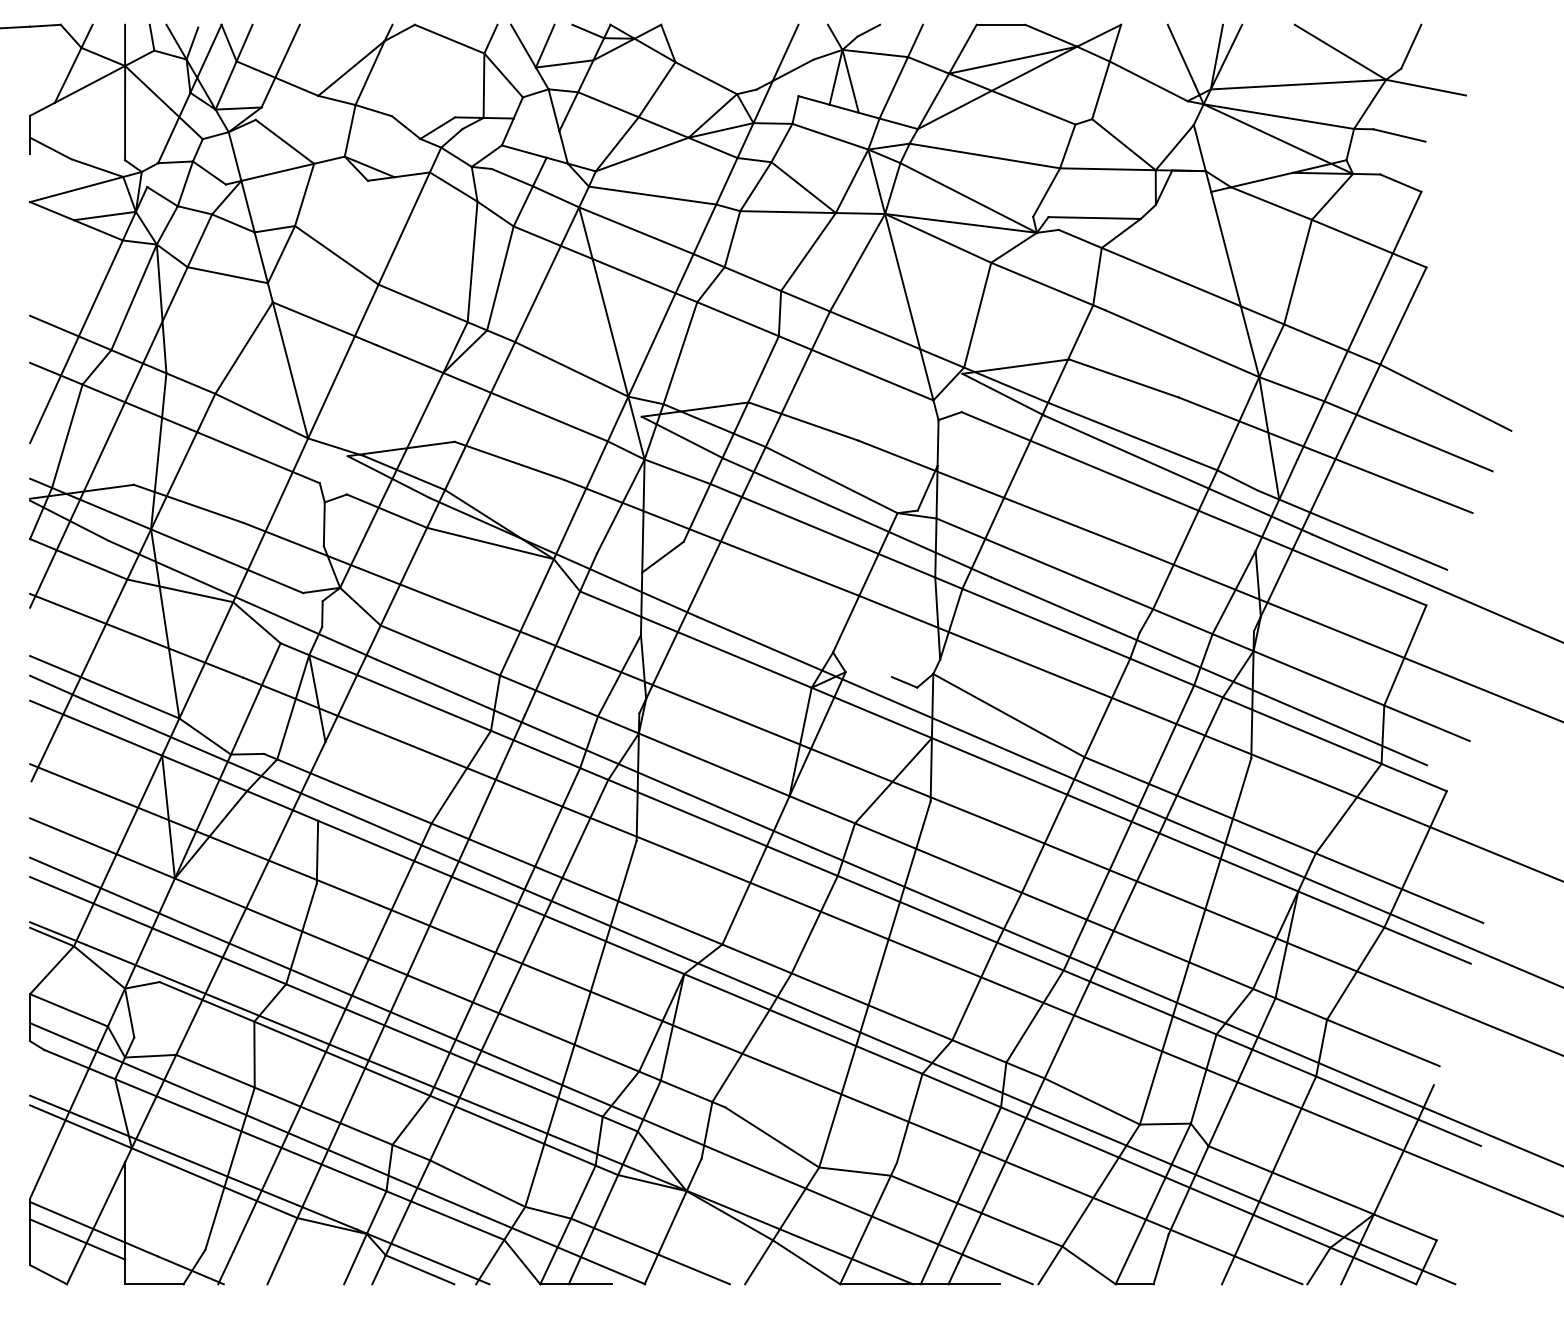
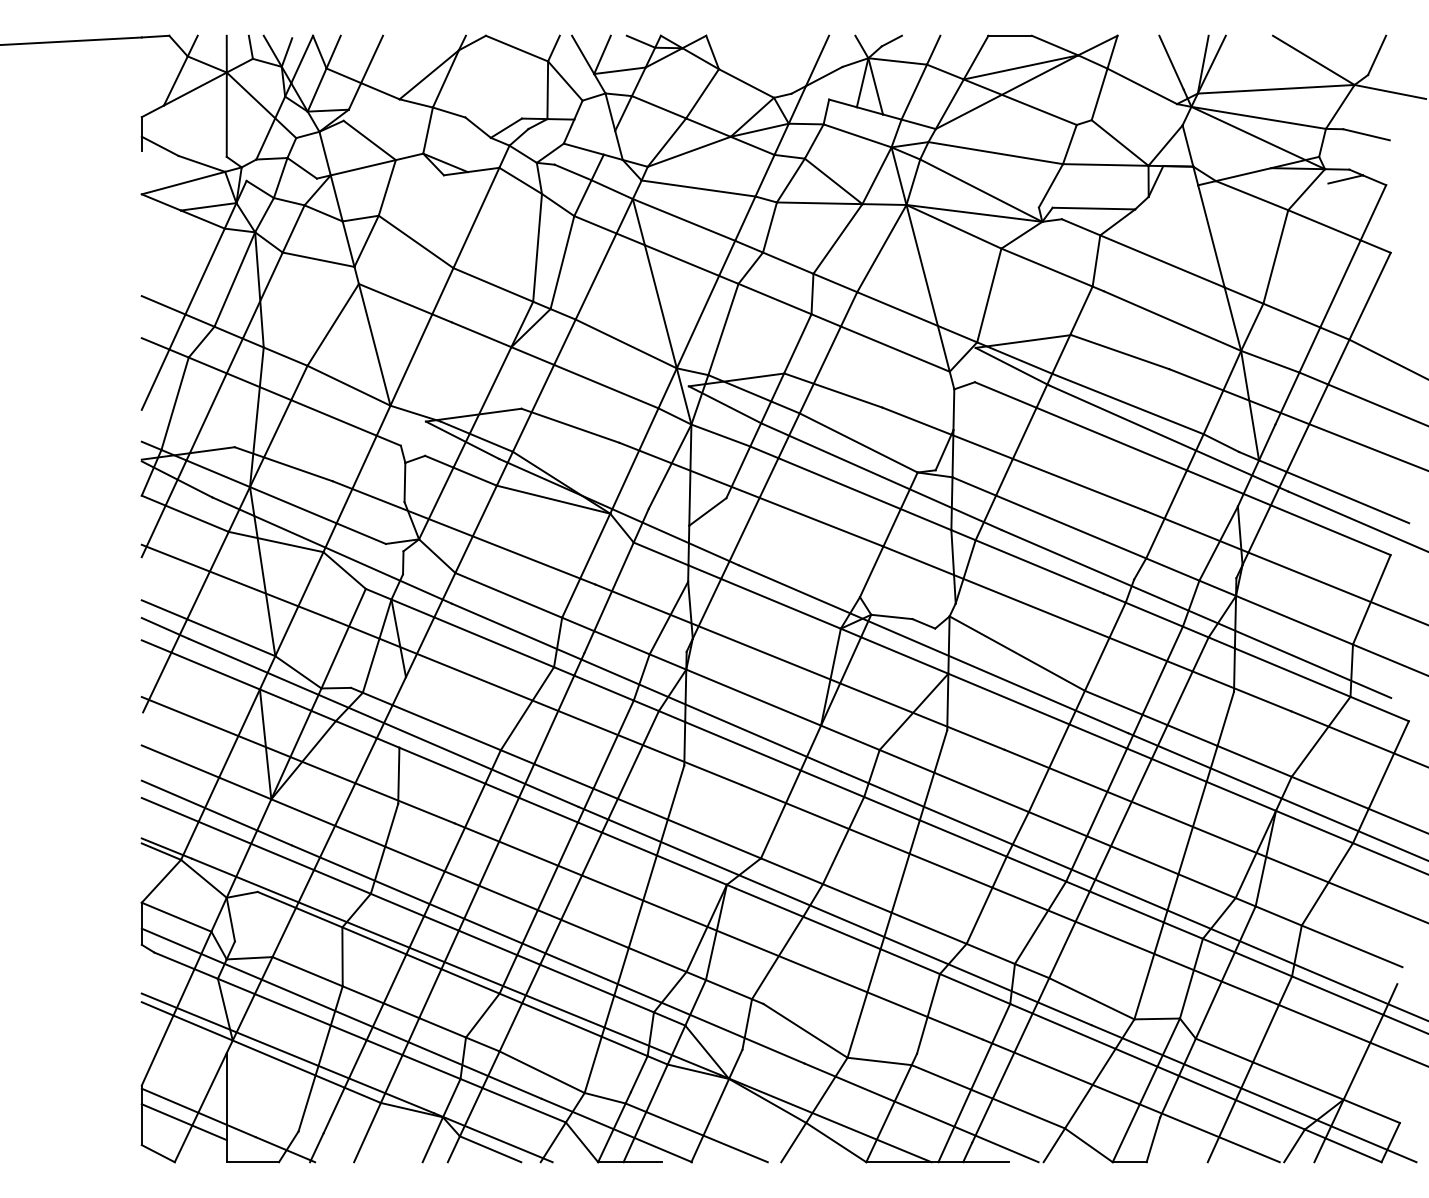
line: (1375, 185) -> (1345, 179), added
line: (868, 674) -> (891, 616), added

